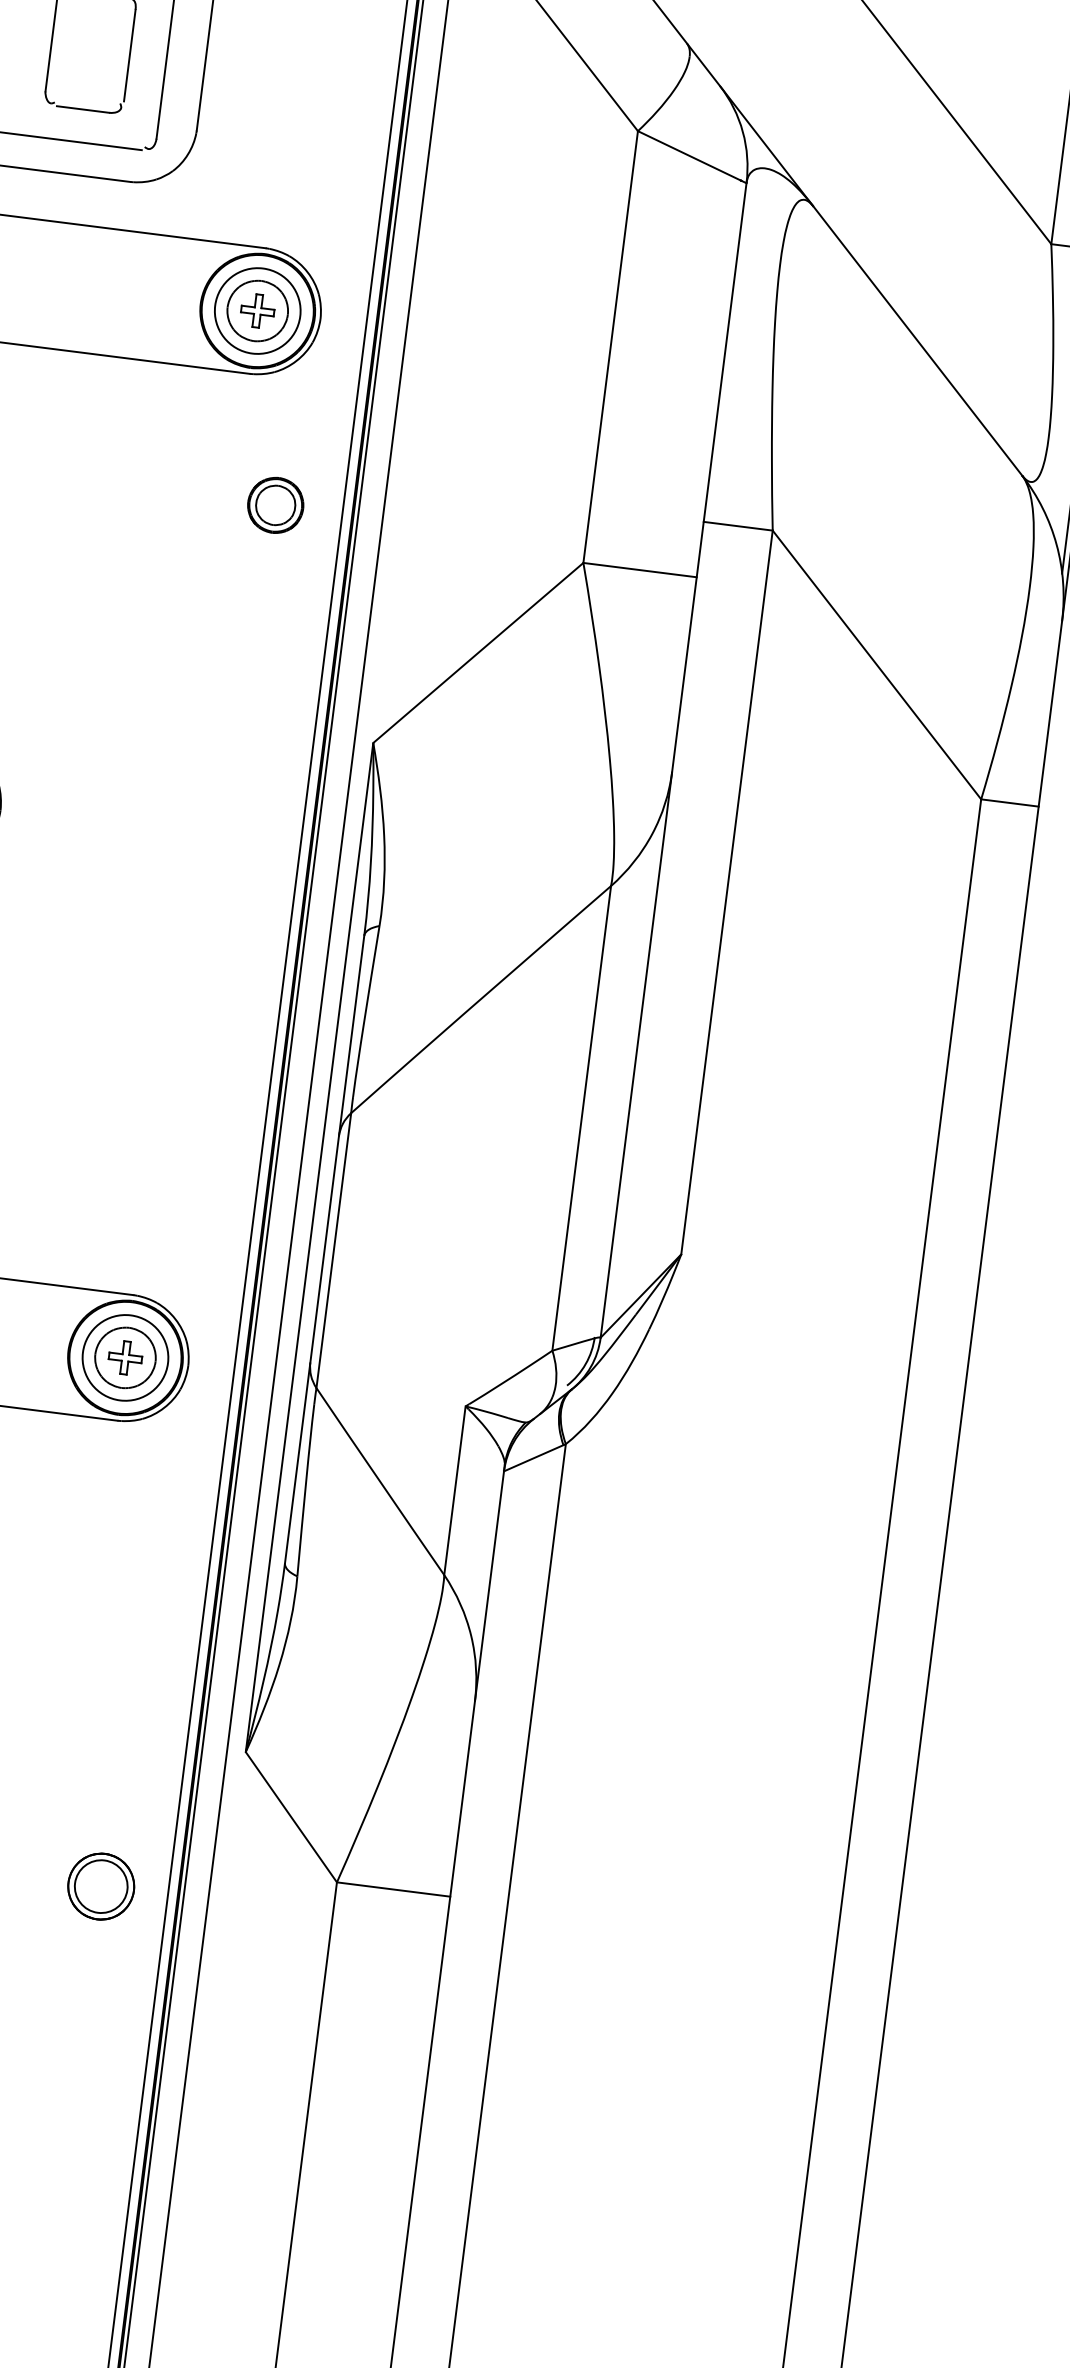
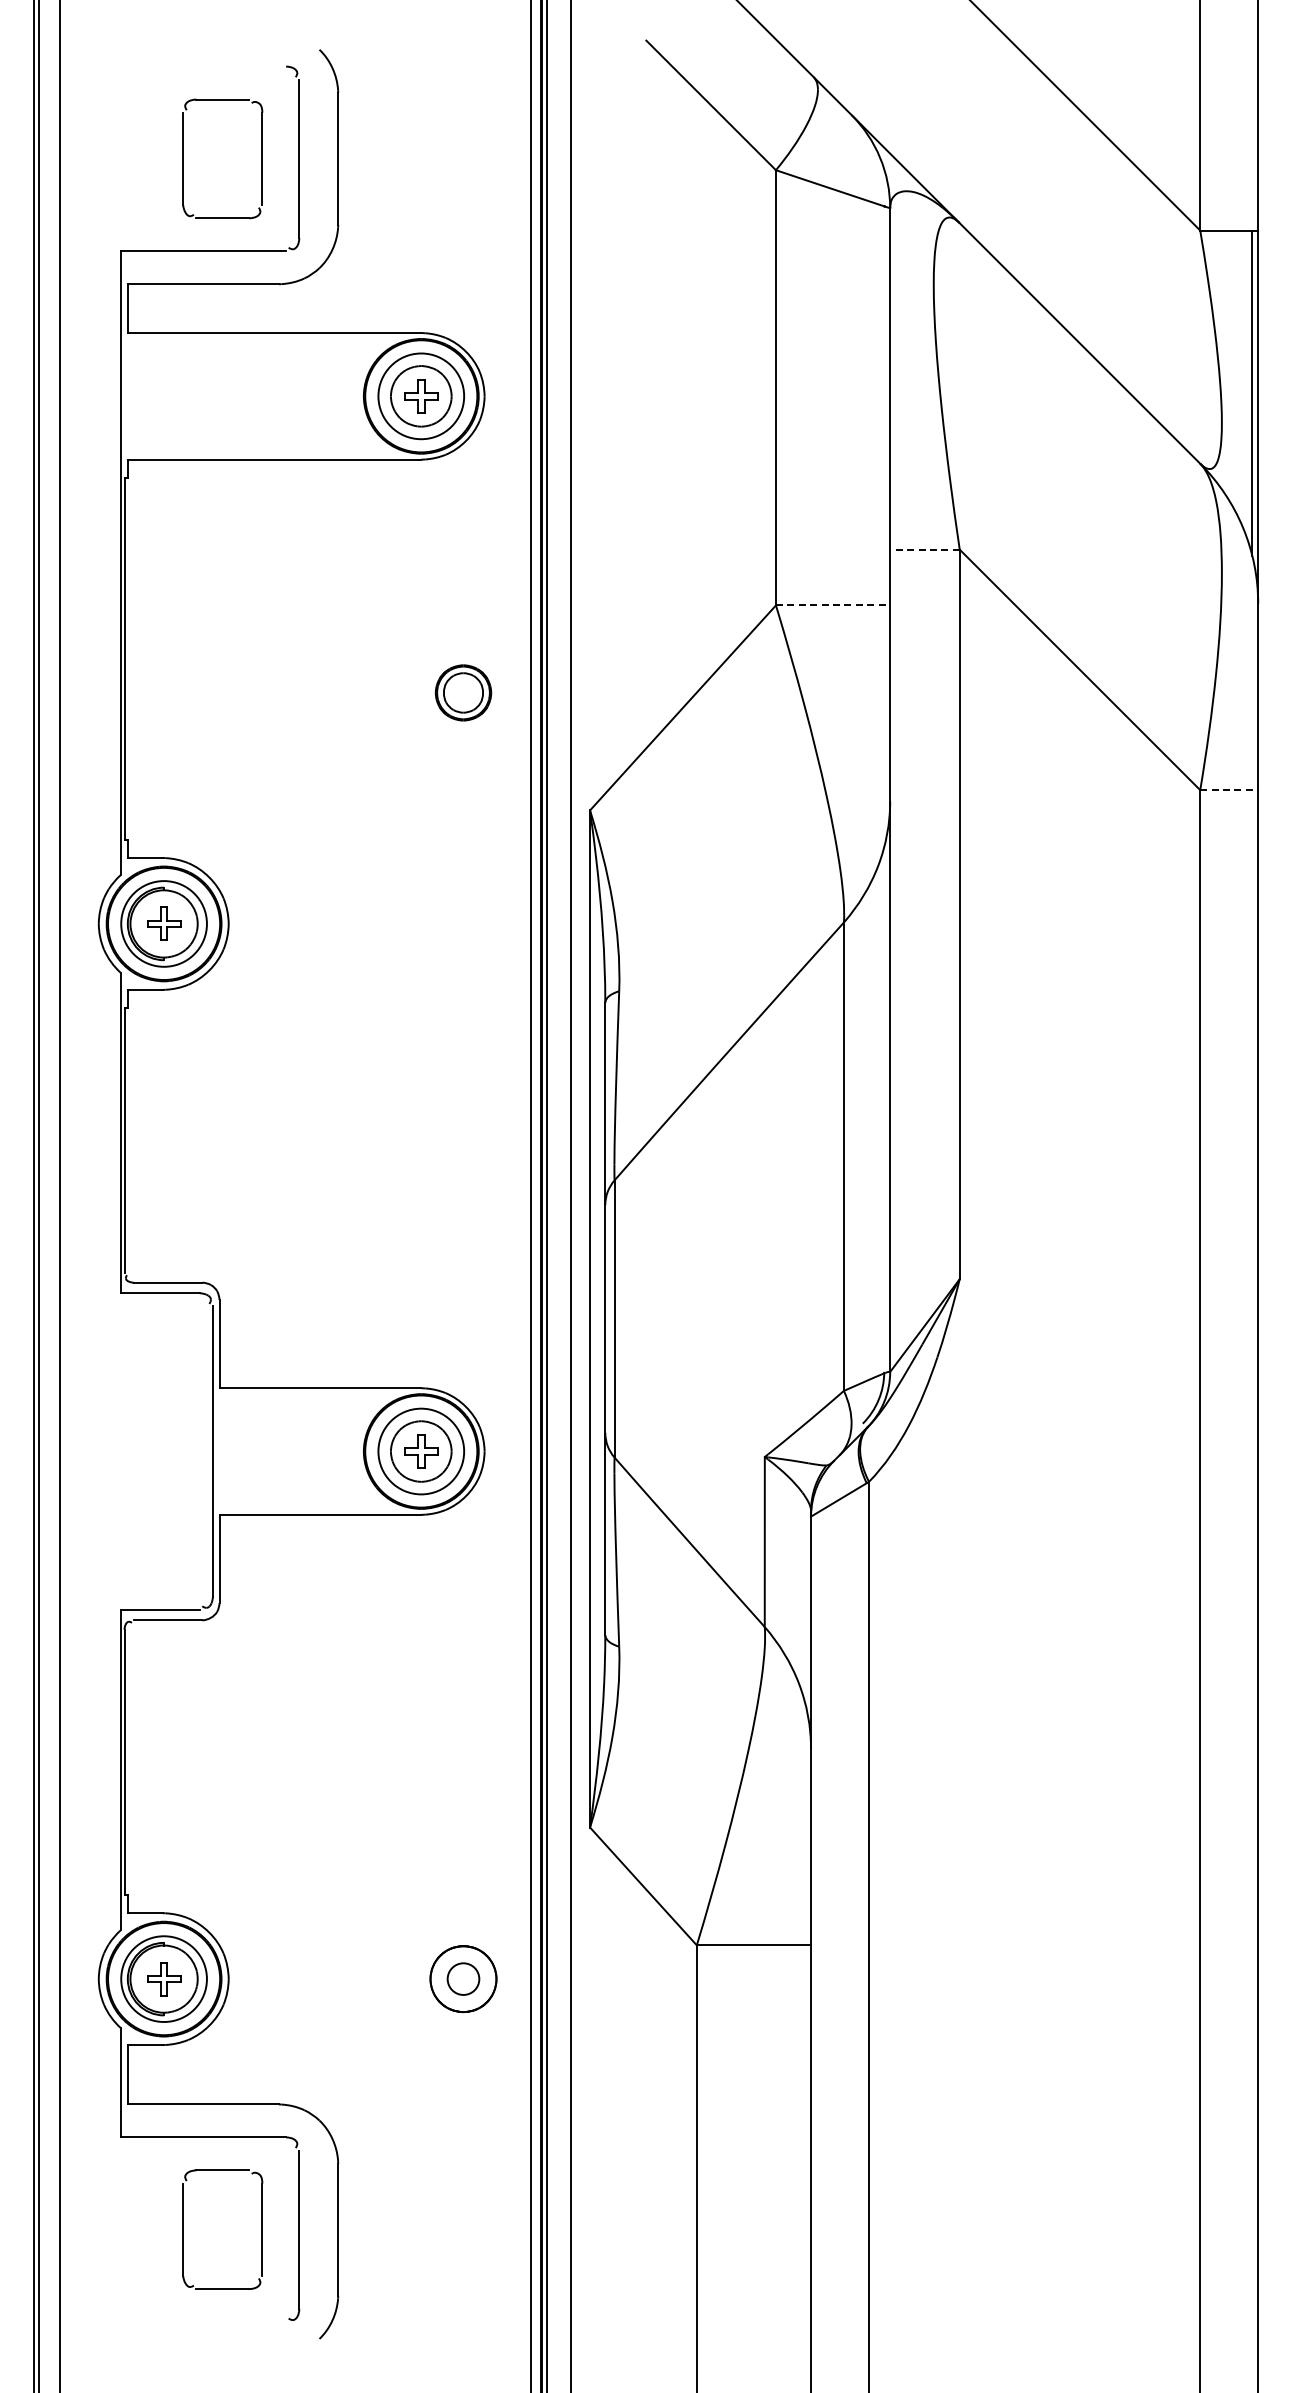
part: (275, 504) -> (463, 692), moved
line: (737, 526) -> (924, 549), solid -> dashed
line: (640, 570) -> (833, 605), solid -> dashed
line: (1010, 803) -> (1229, 790), solid -> dashed
circle: (101, 1886) -> (463, 1978), size x0.6

